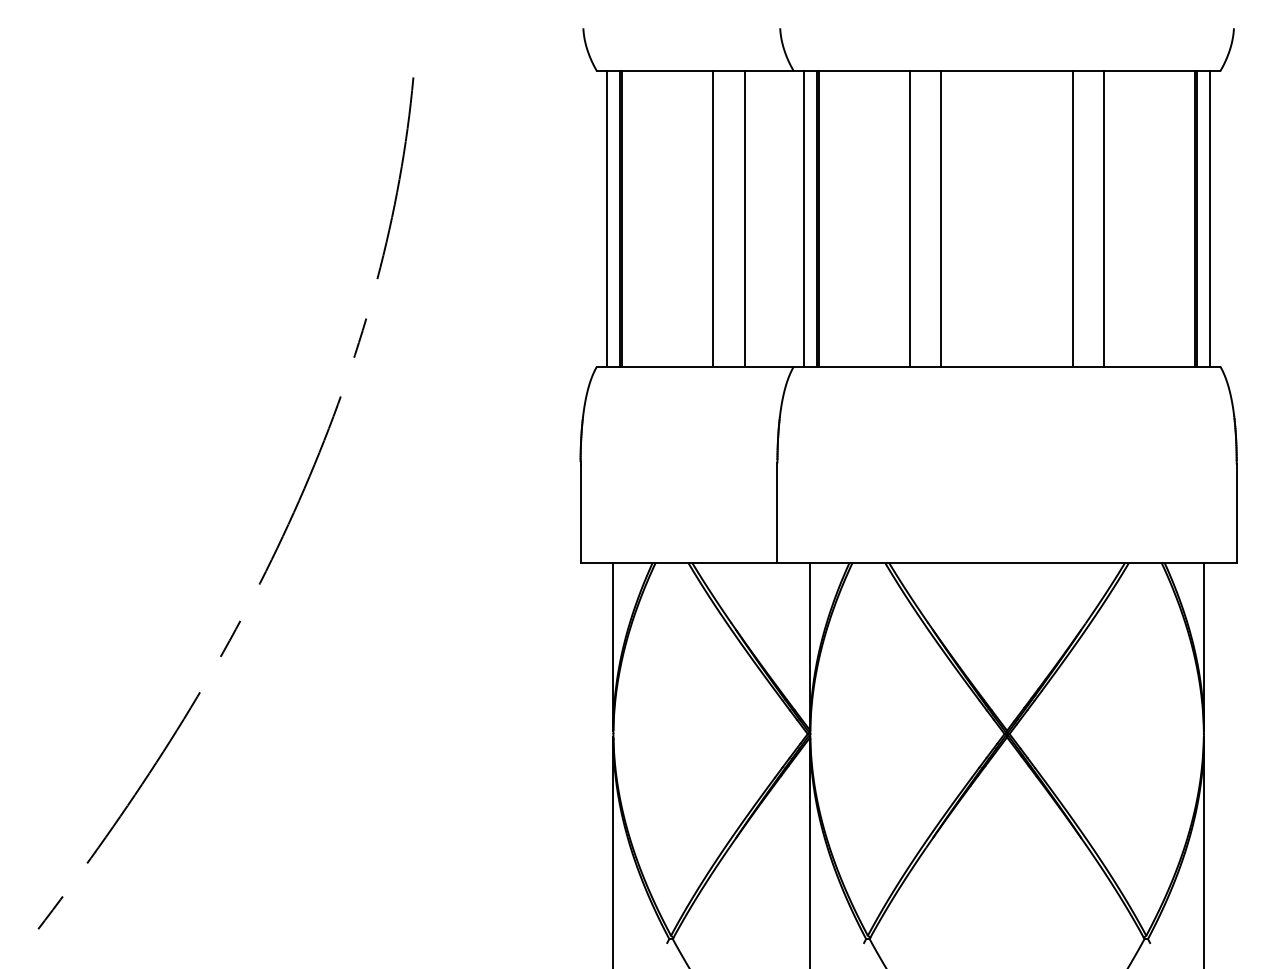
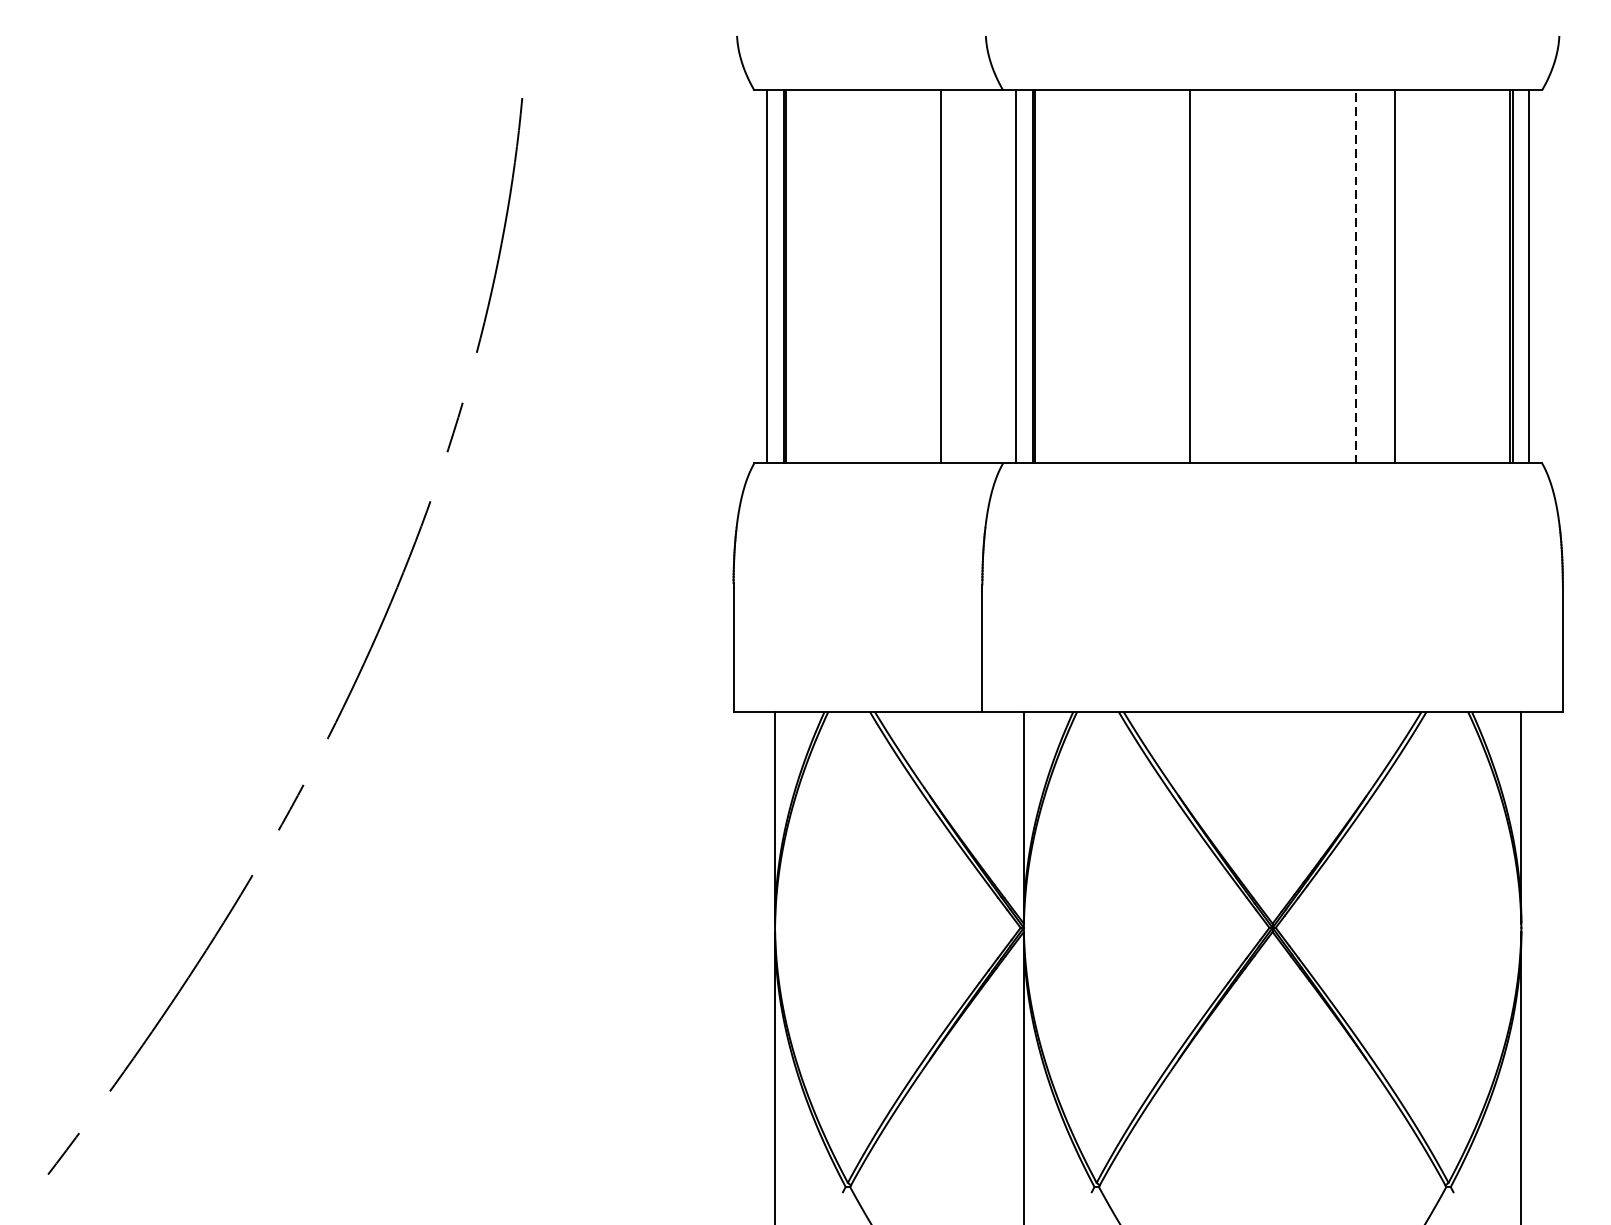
line: (713, 218) -> (901, 276), removed
line: (910, 218) -> (1150, 276), removed
line: (1072, 218) -> (1355, 276), solid -> dashed

